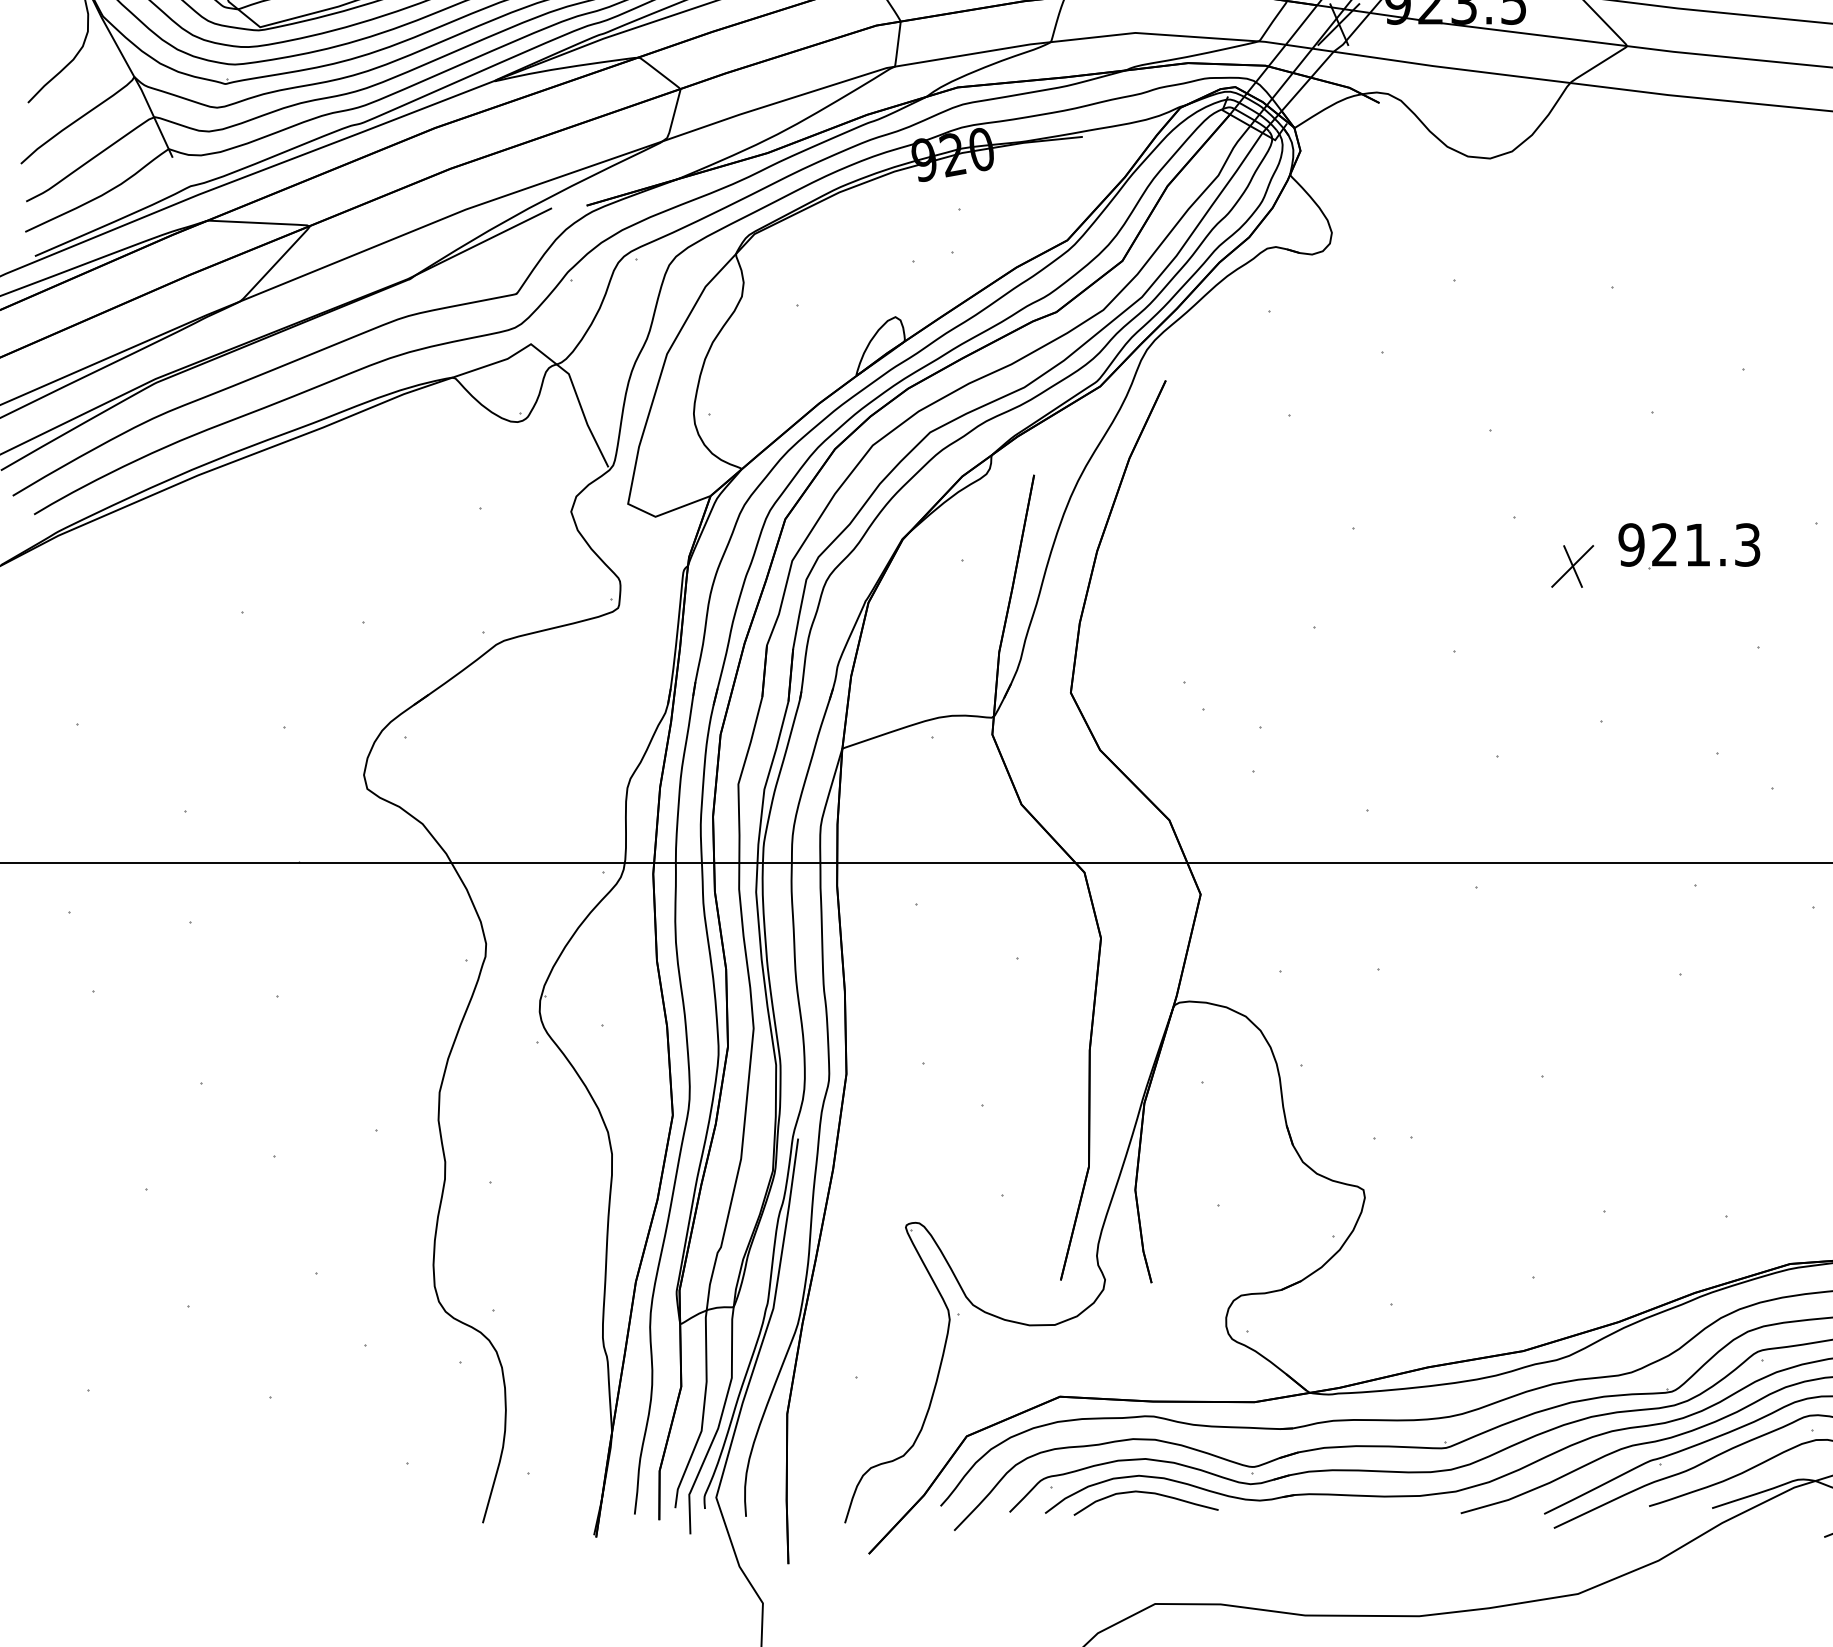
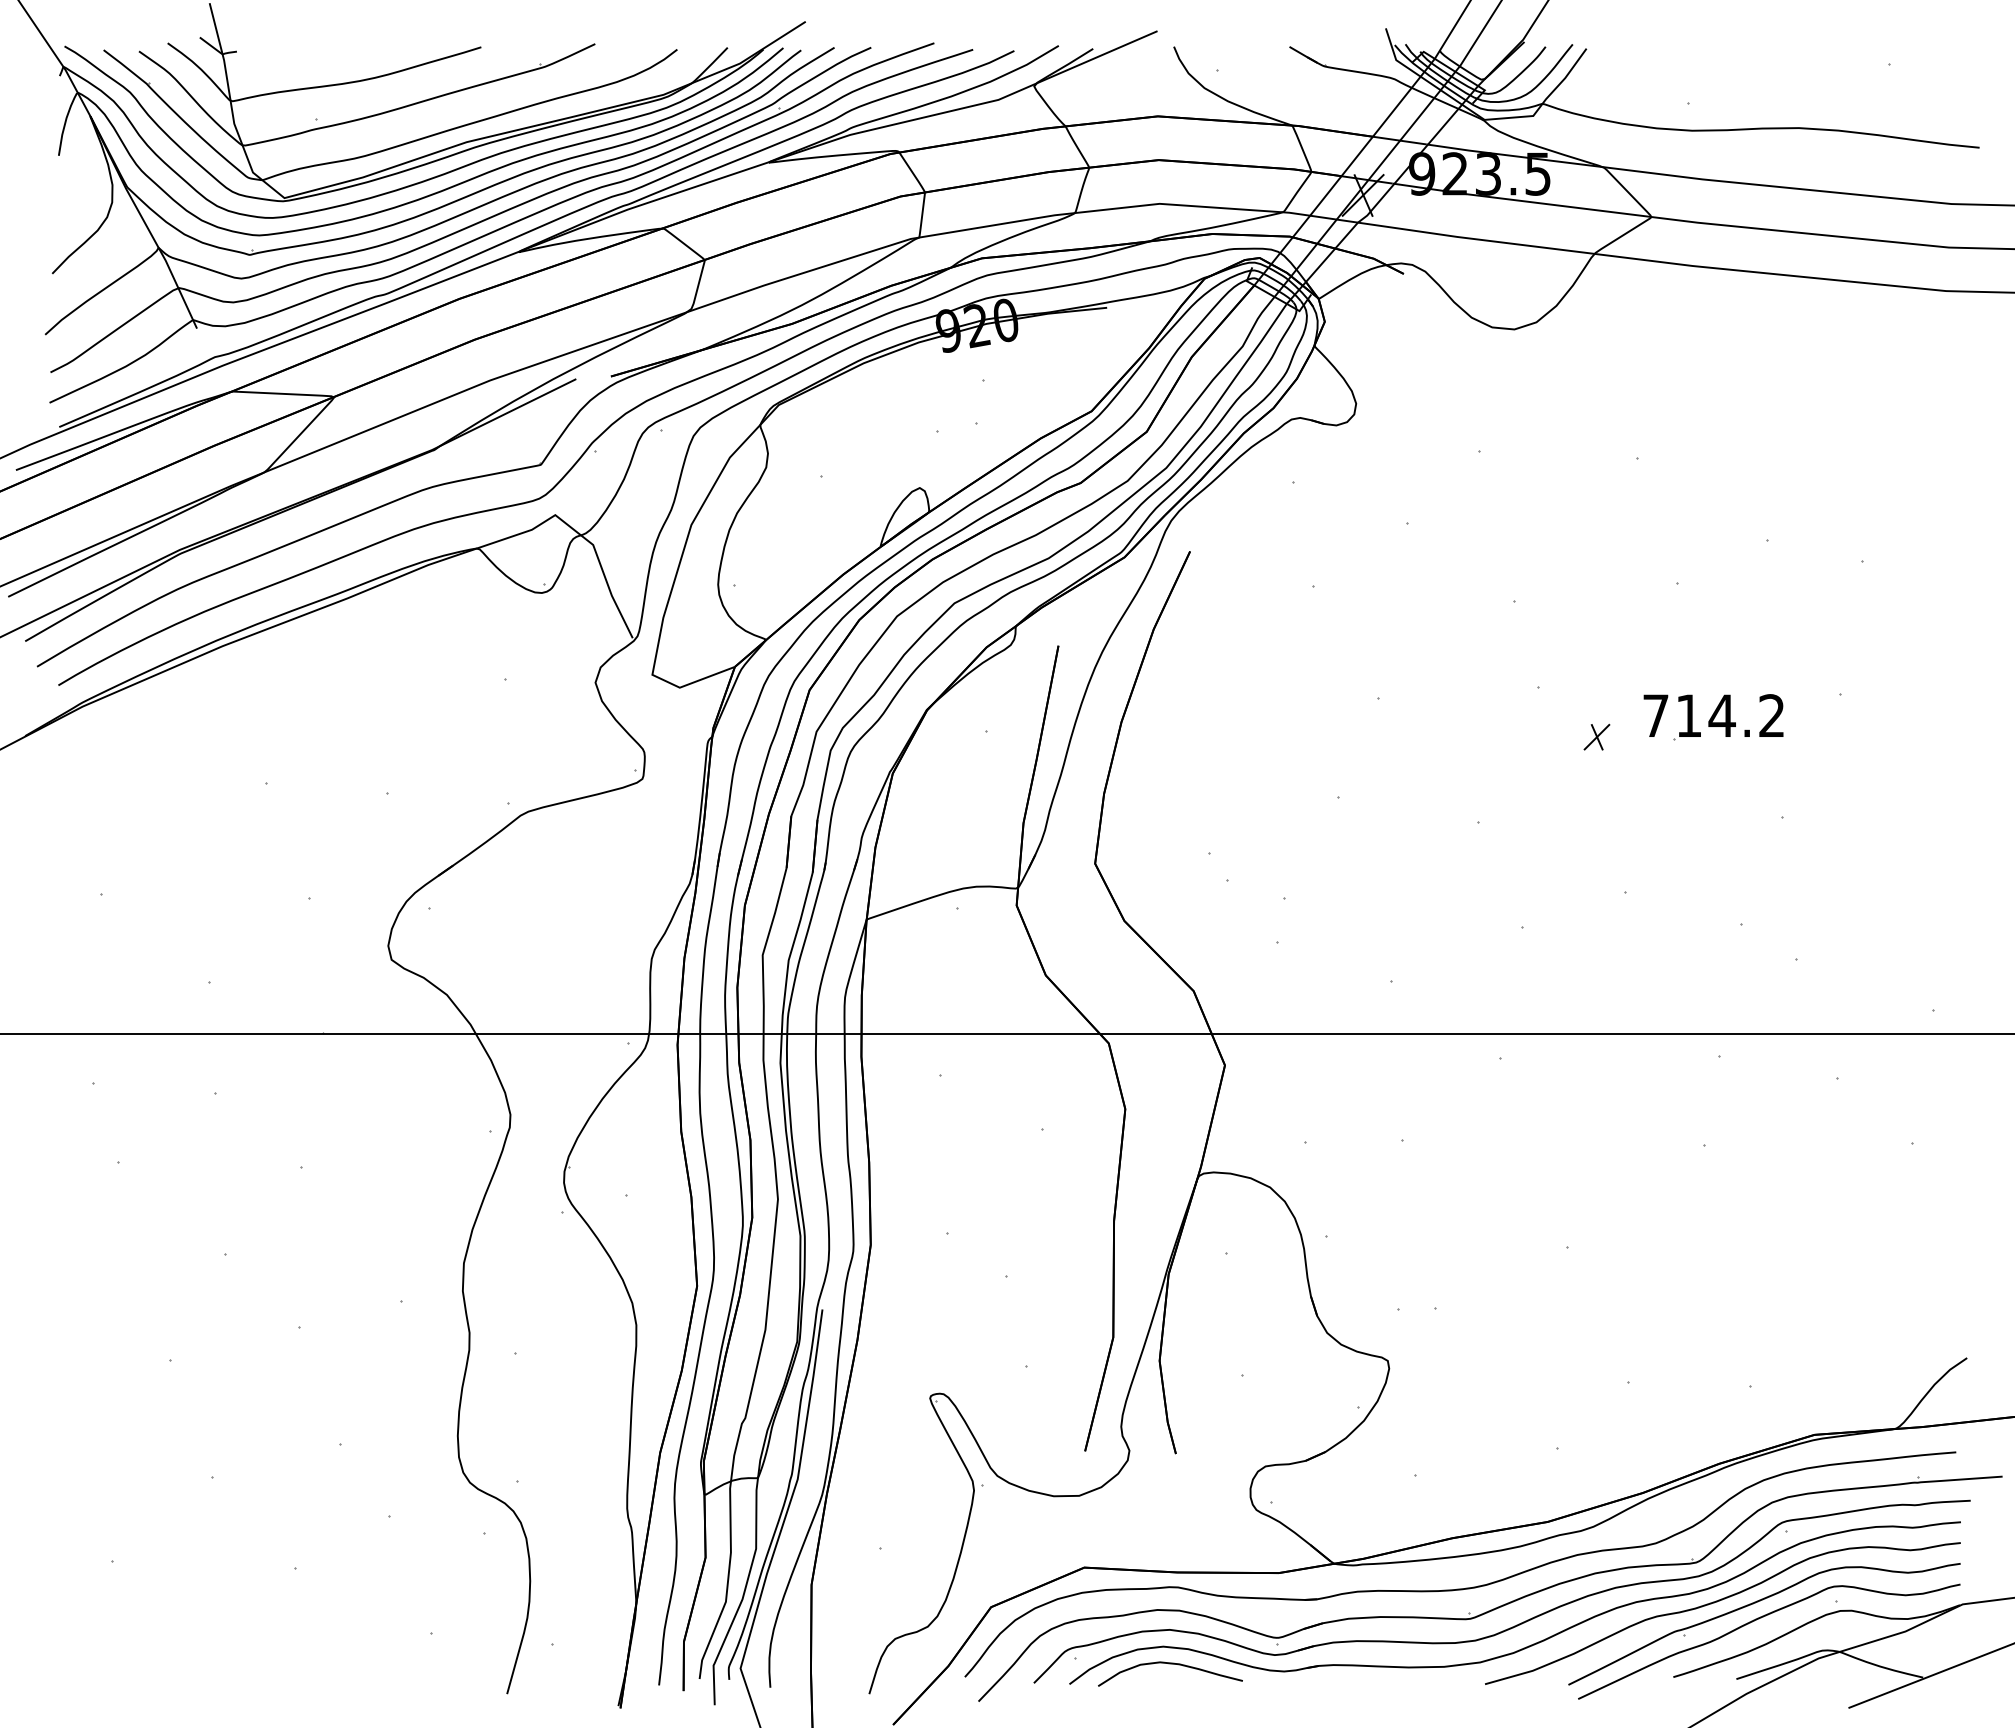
text: (1689, 544) -> (1713, 715), 921.3 -> 714.2
part: (1572, 565) -> (1596, 736), size x0.6

